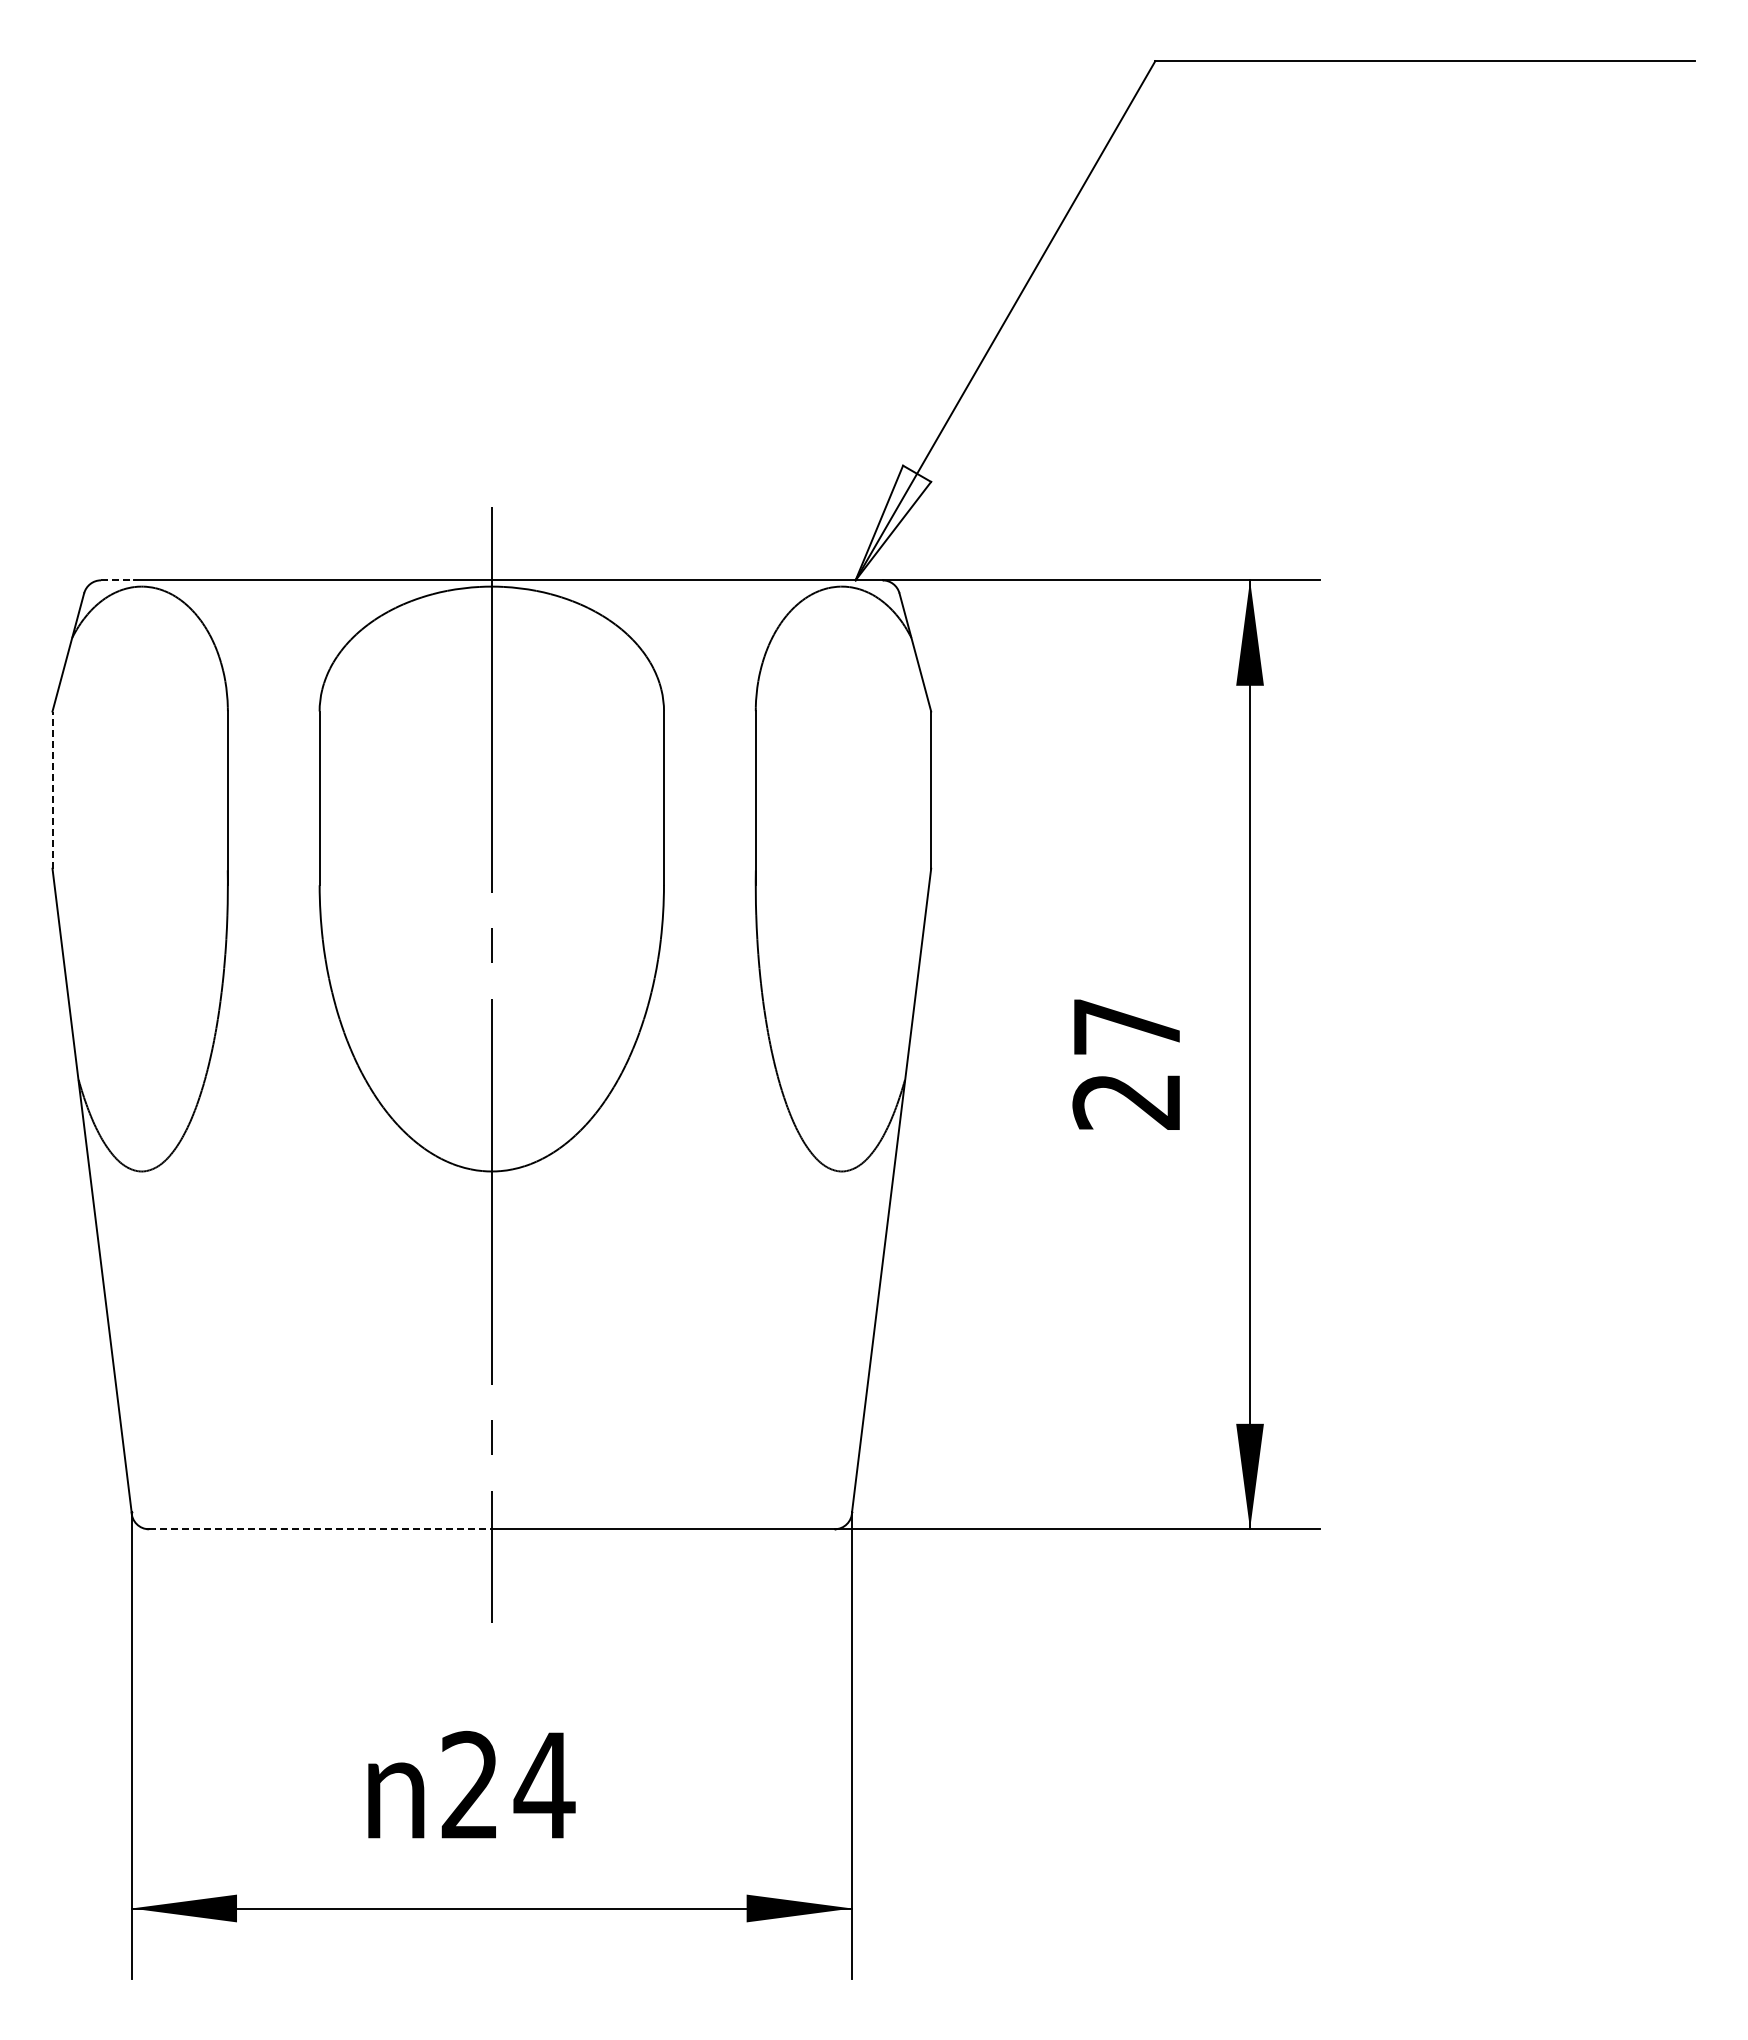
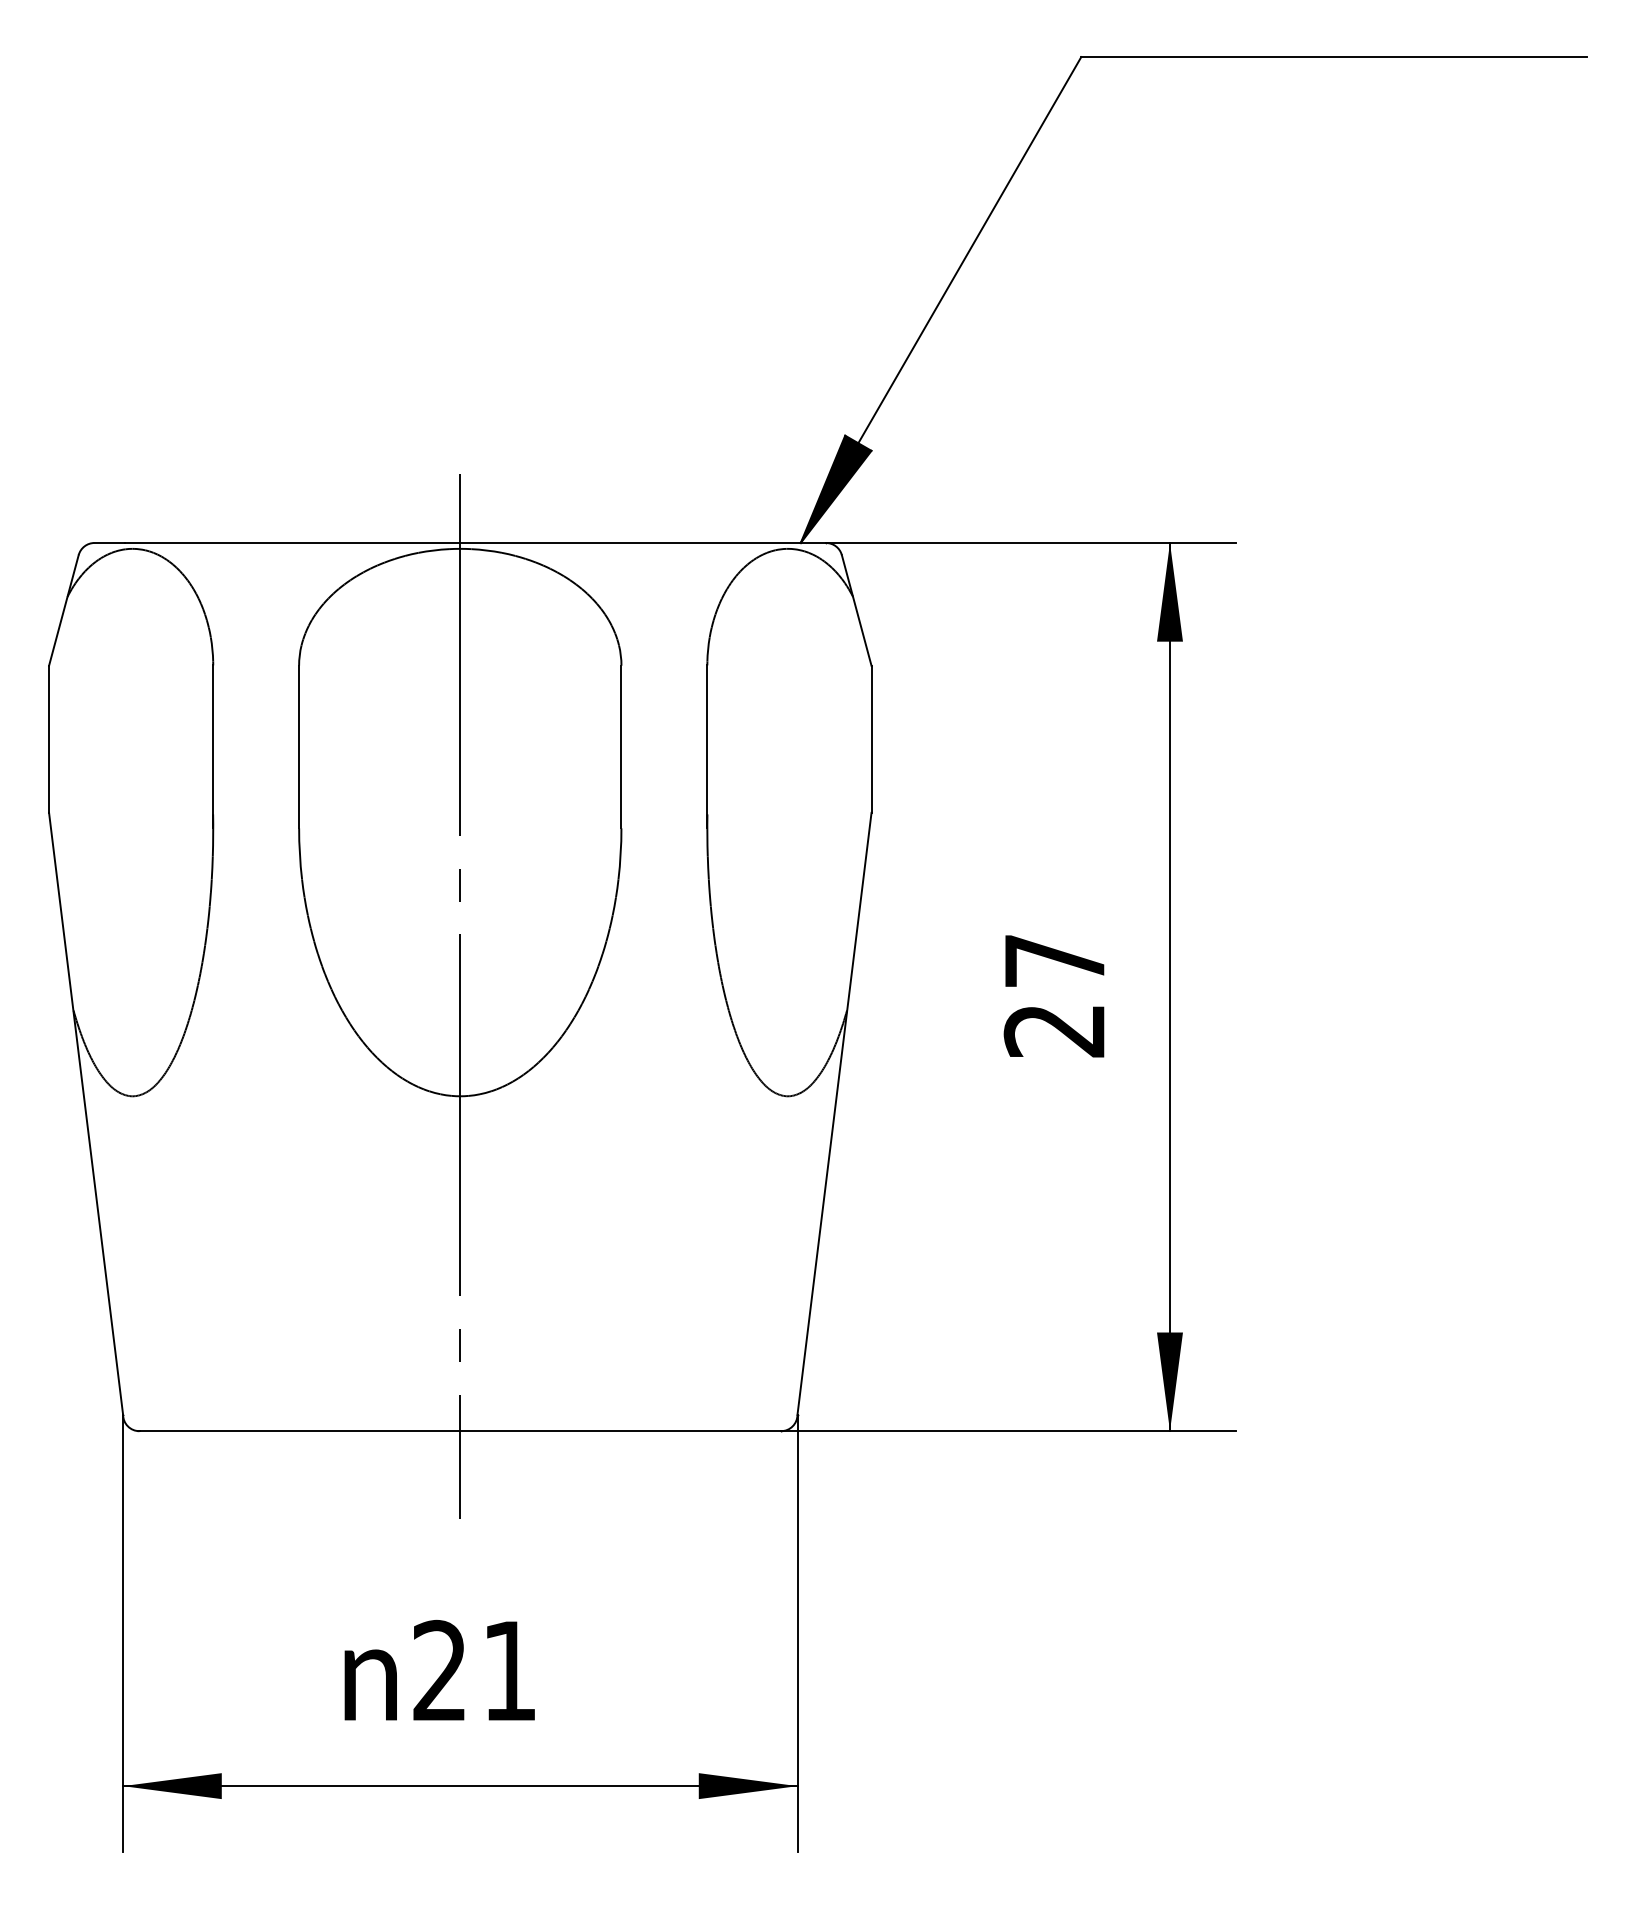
fill: (893, 522) -> (836, 488), added
line: (117, 580) -> (109, 543), dashed -> solid
line: (52, 790) -> (49, 739), dashed -> solid
line: (321, 1529) -> (300, 1431), dashed -> solid
text: (544, 1785) -> (509, 1671), 24 -> 21

